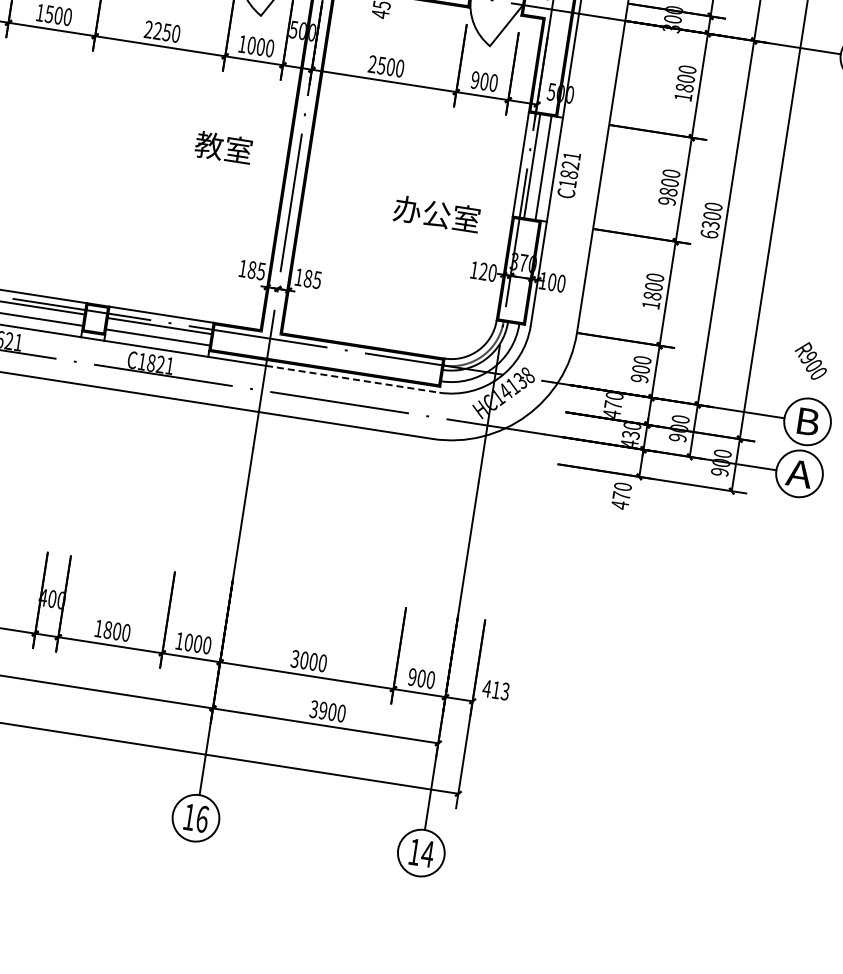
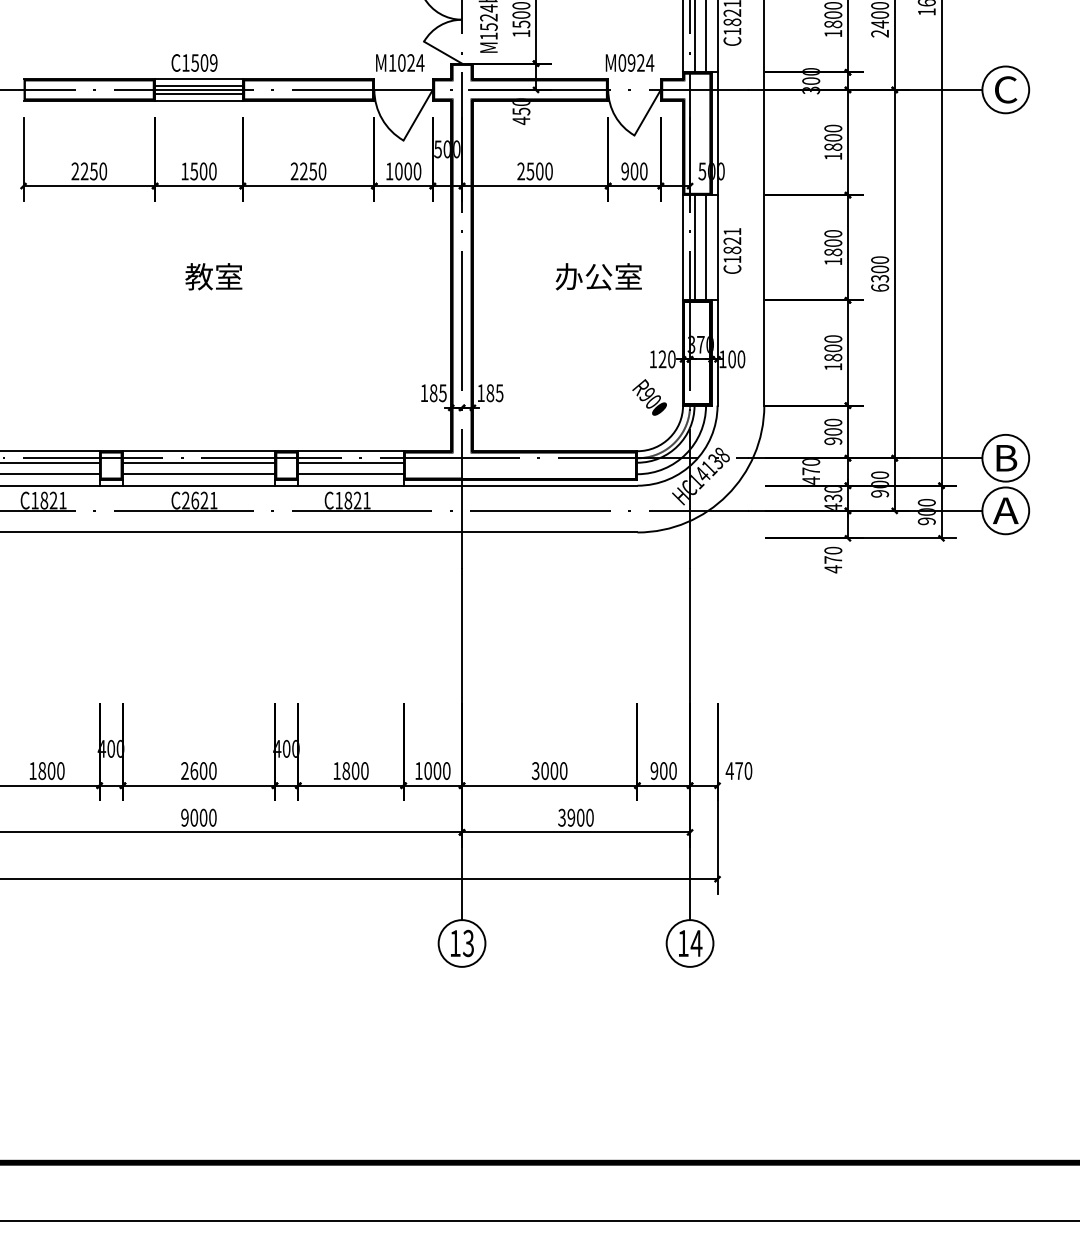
text: (223, 147) -> (213, 276), moved
text: (667, 201) -> (833, 261), 9800 -> 1800
text: (436, 213) -> (598, 276), moved
text: (810, 360) -> (649, 397), moved
line: (352, 378) -> (549, 485), dashed -> solid
text: (500, 690) -> (743, 770), 413 -> 470
text: (202, 819) -> (468, 943), 16 -> 13

